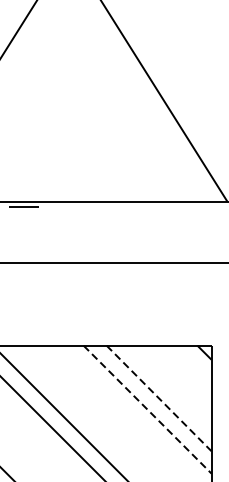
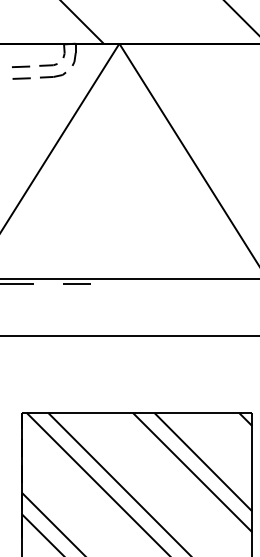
line: (159, 398) -> (203, 462), dashed -> solid
line: (148, 410) -> (193, 473), dashed -> solid

